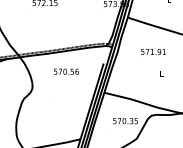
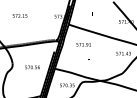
text: (66, 71) -> (32, 67), moved

